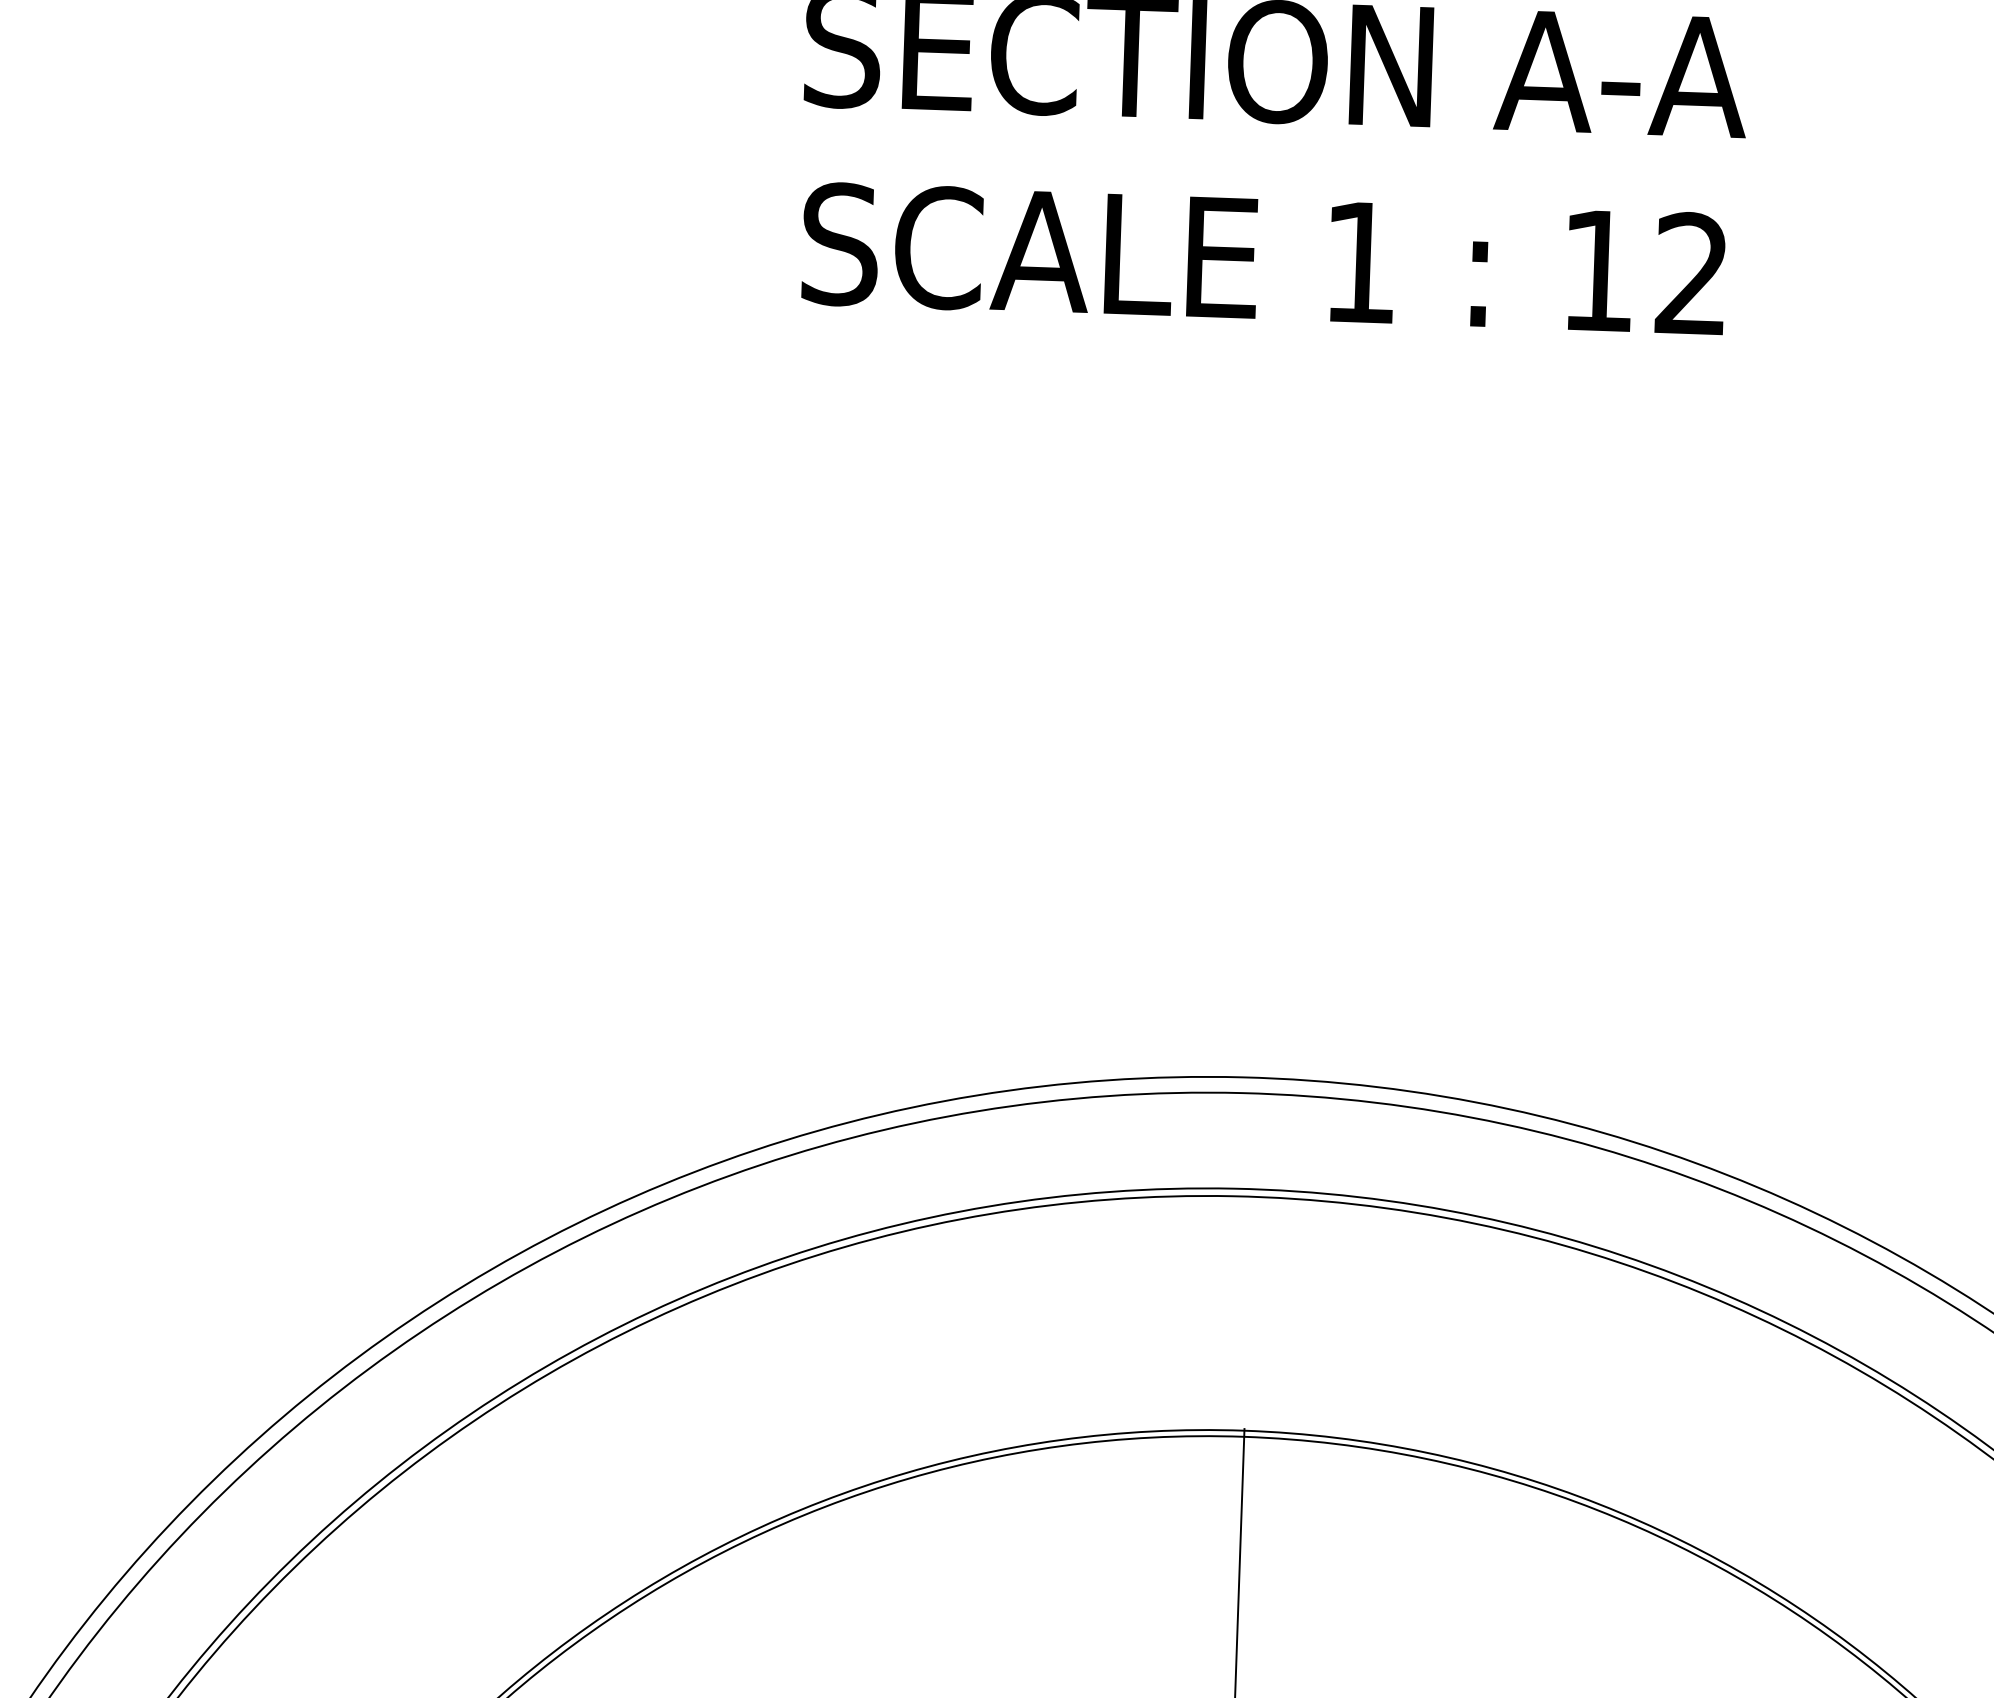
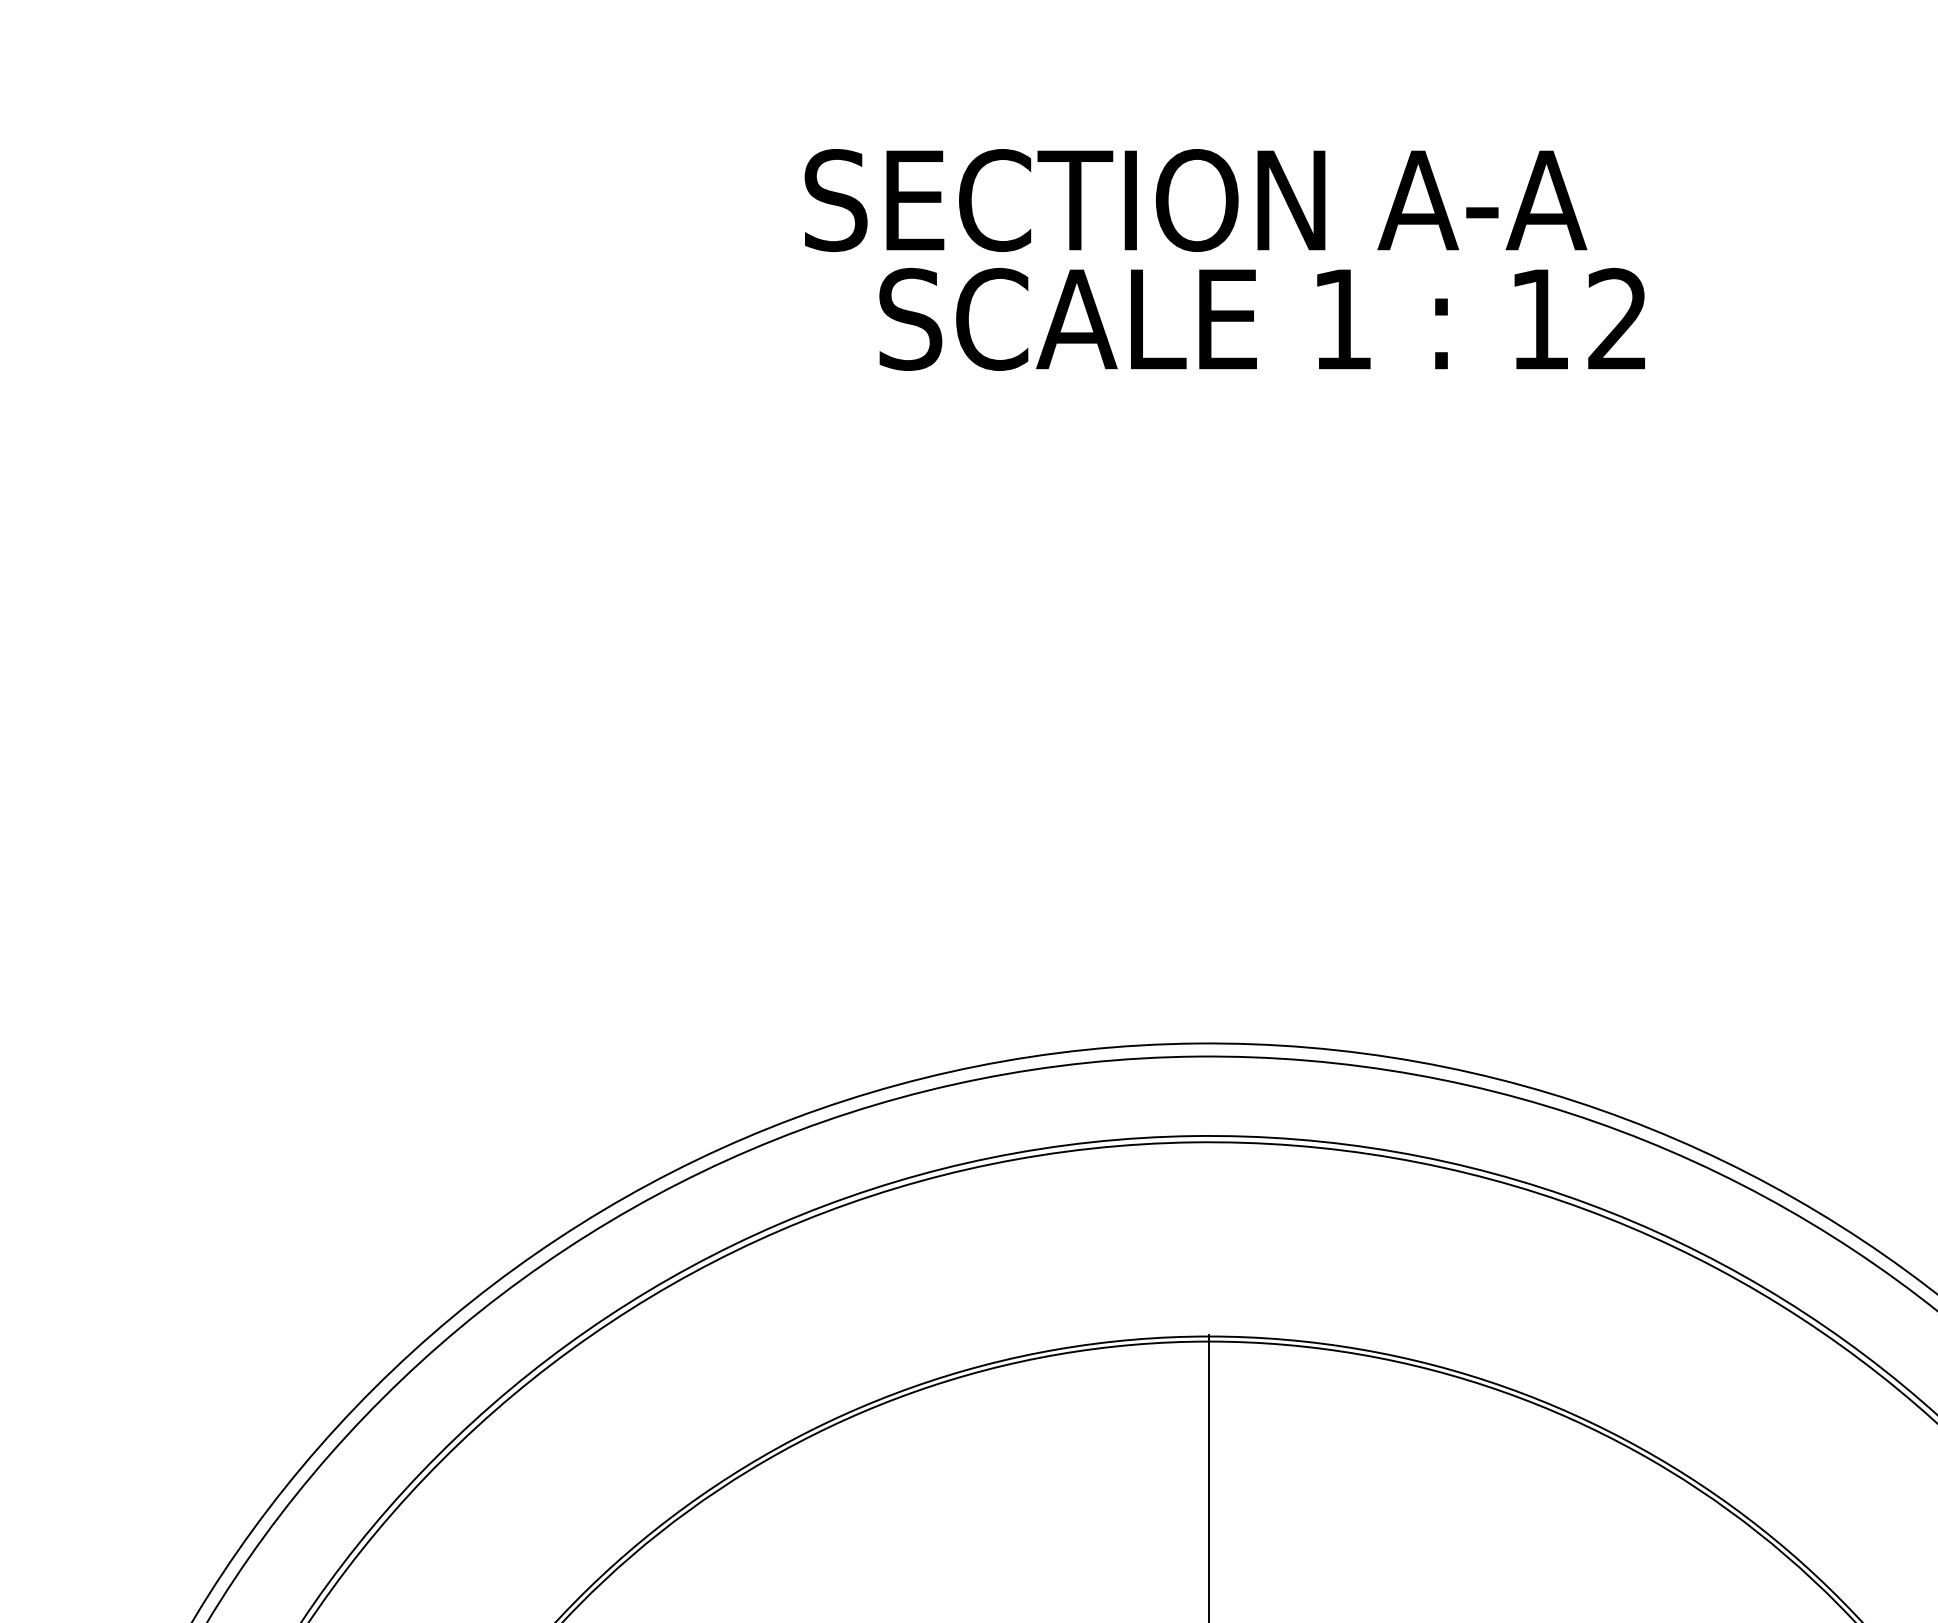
text: (1262, 259) -> (1261, 319), moved

